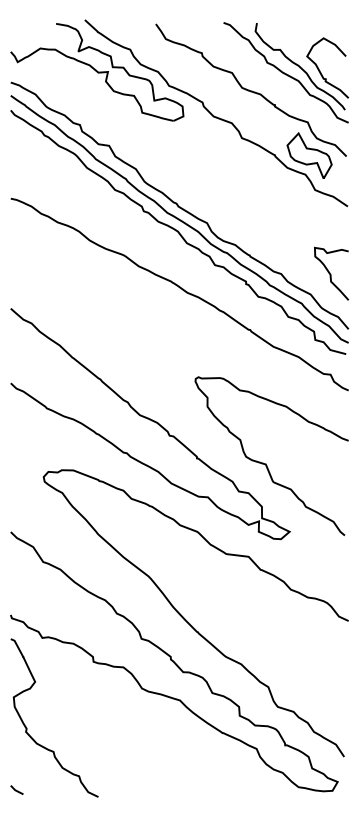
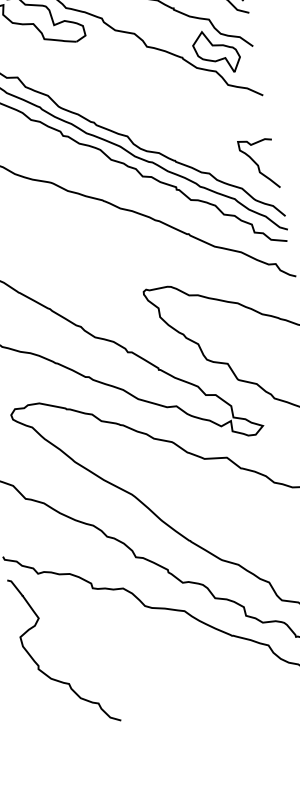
line: (16, 789) -> (39, 727), removed

